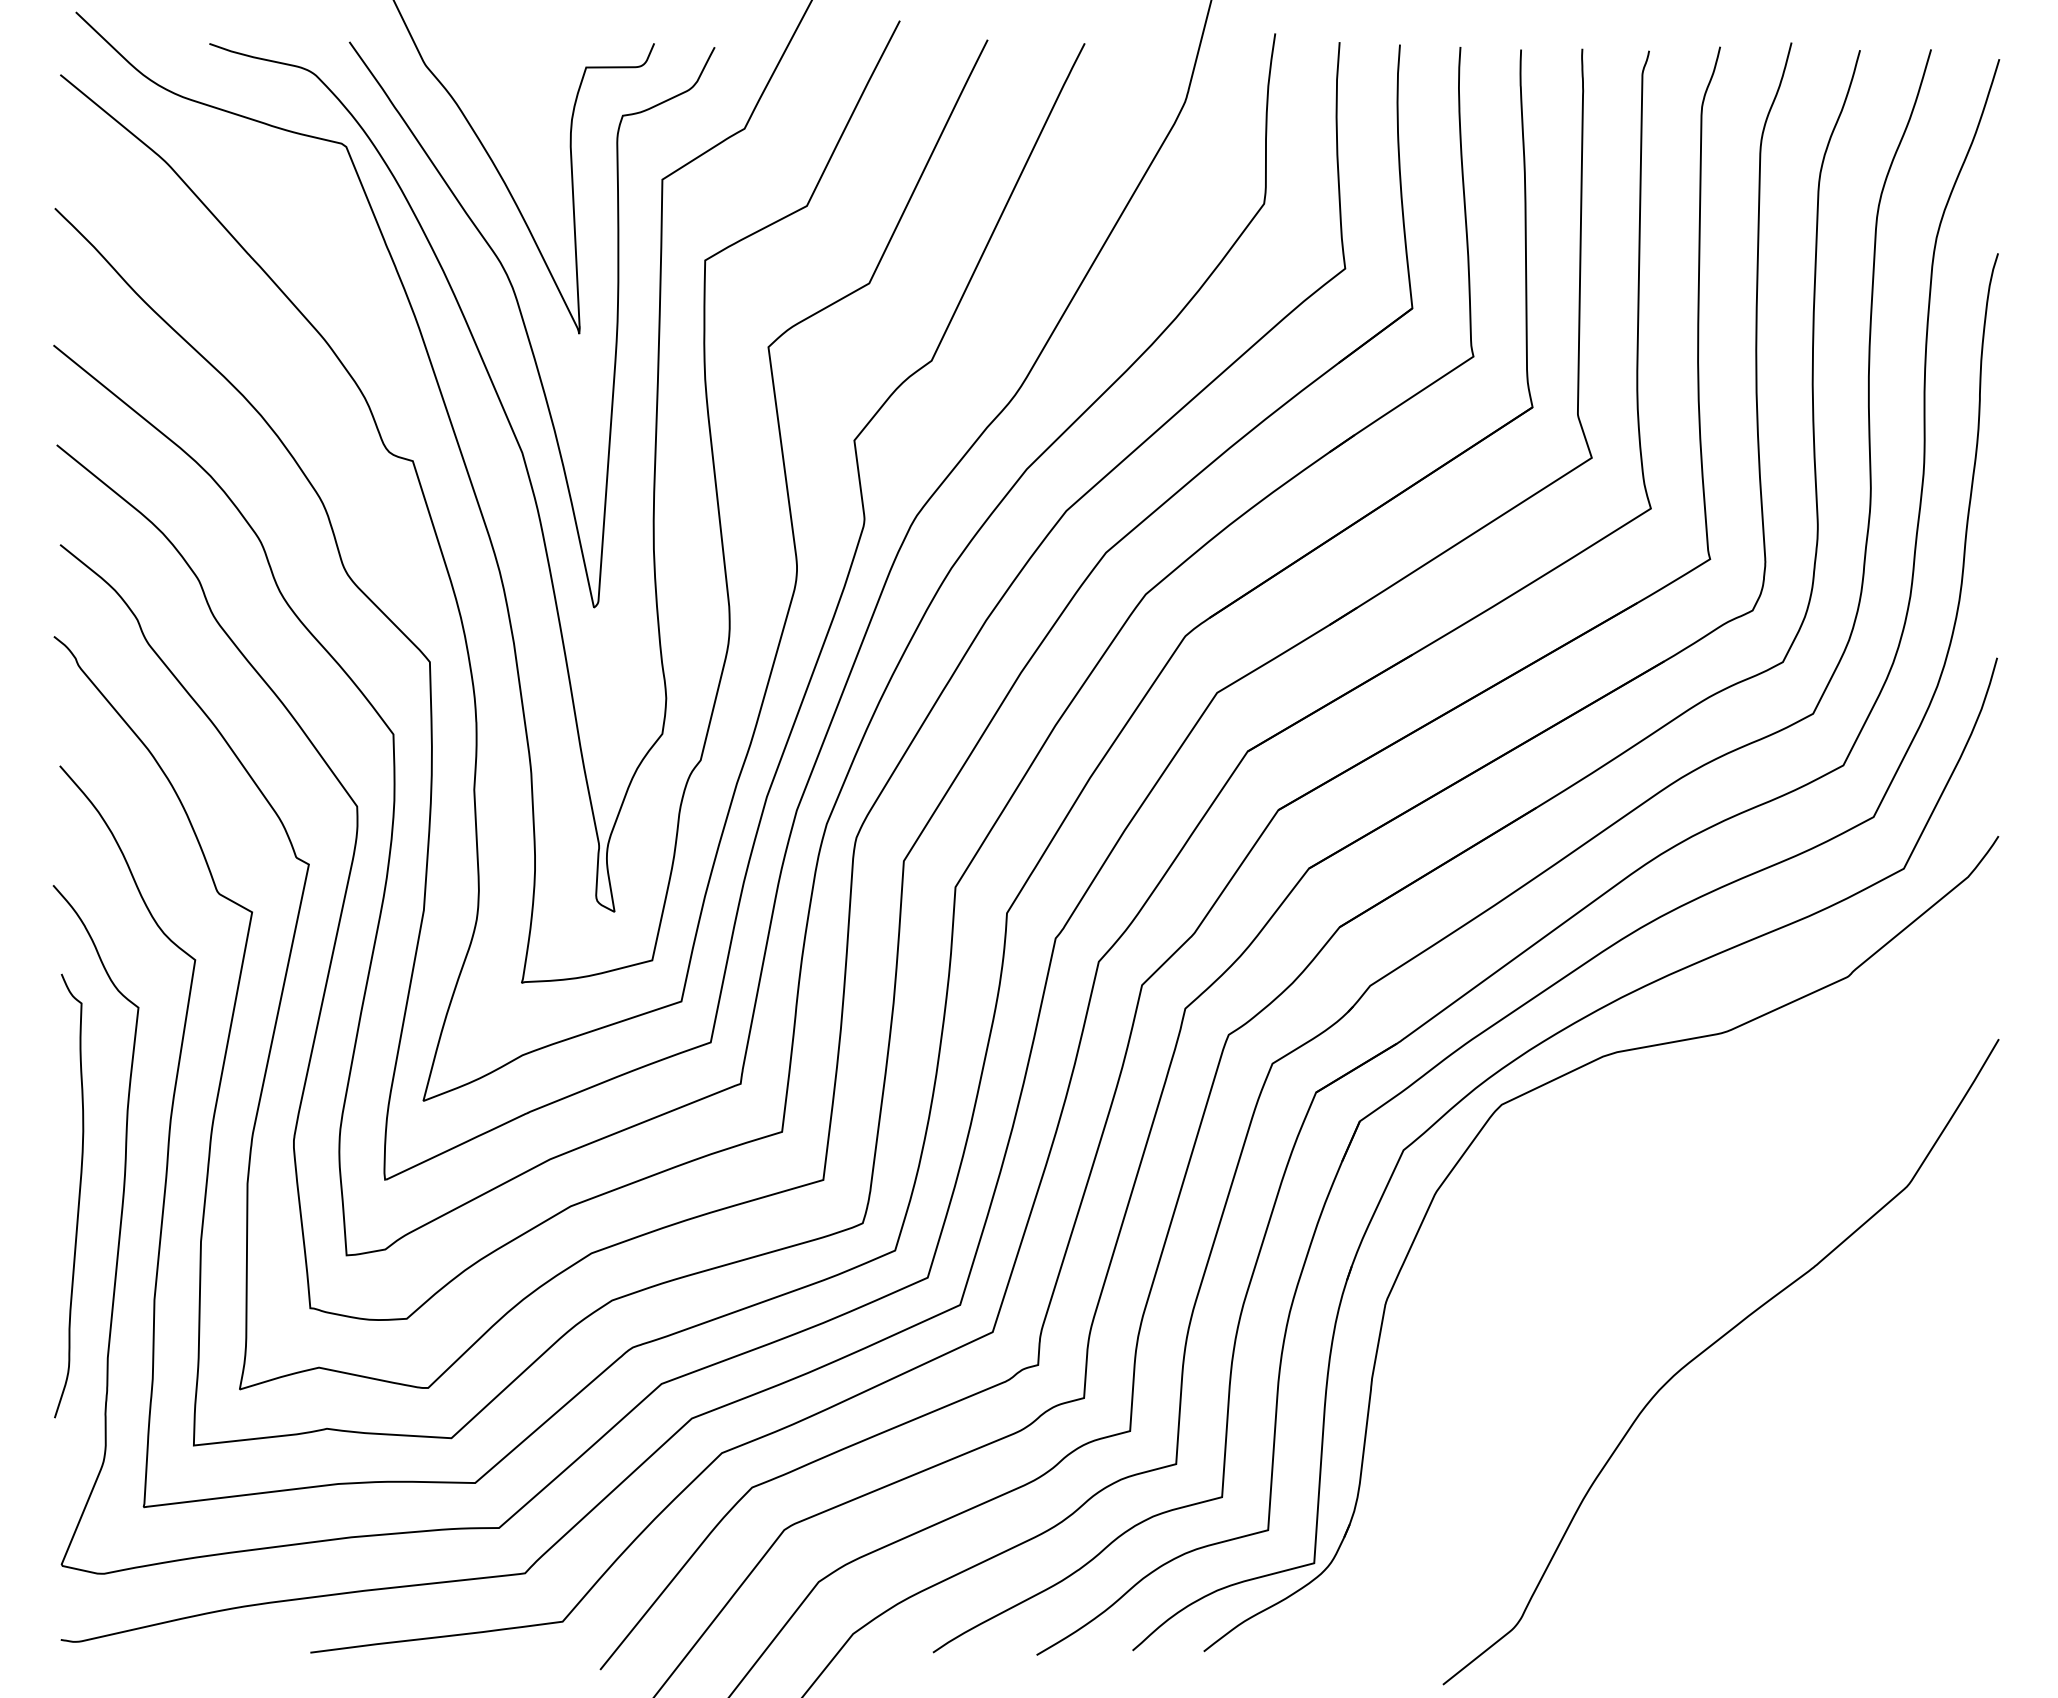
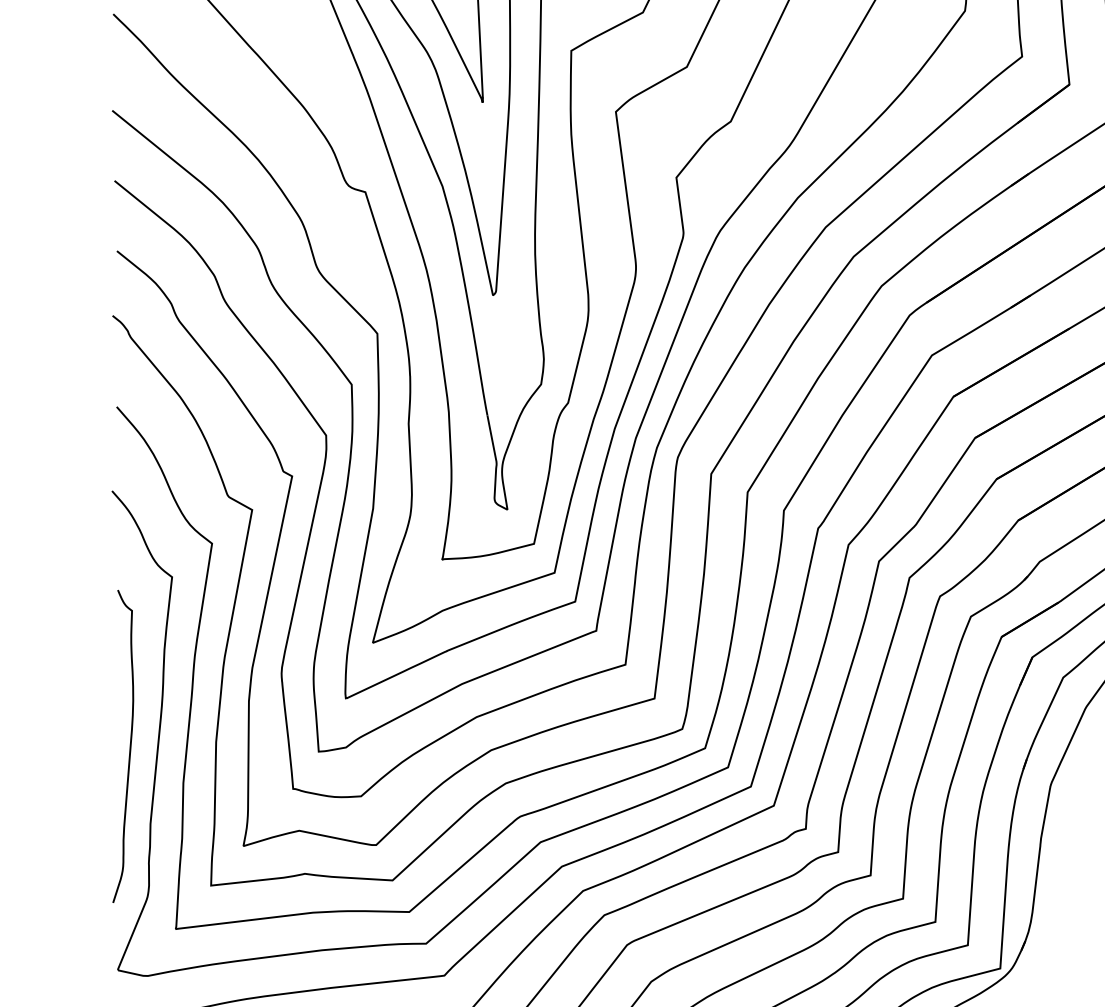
curve: (78, 1195) -> (129, 746), moved

